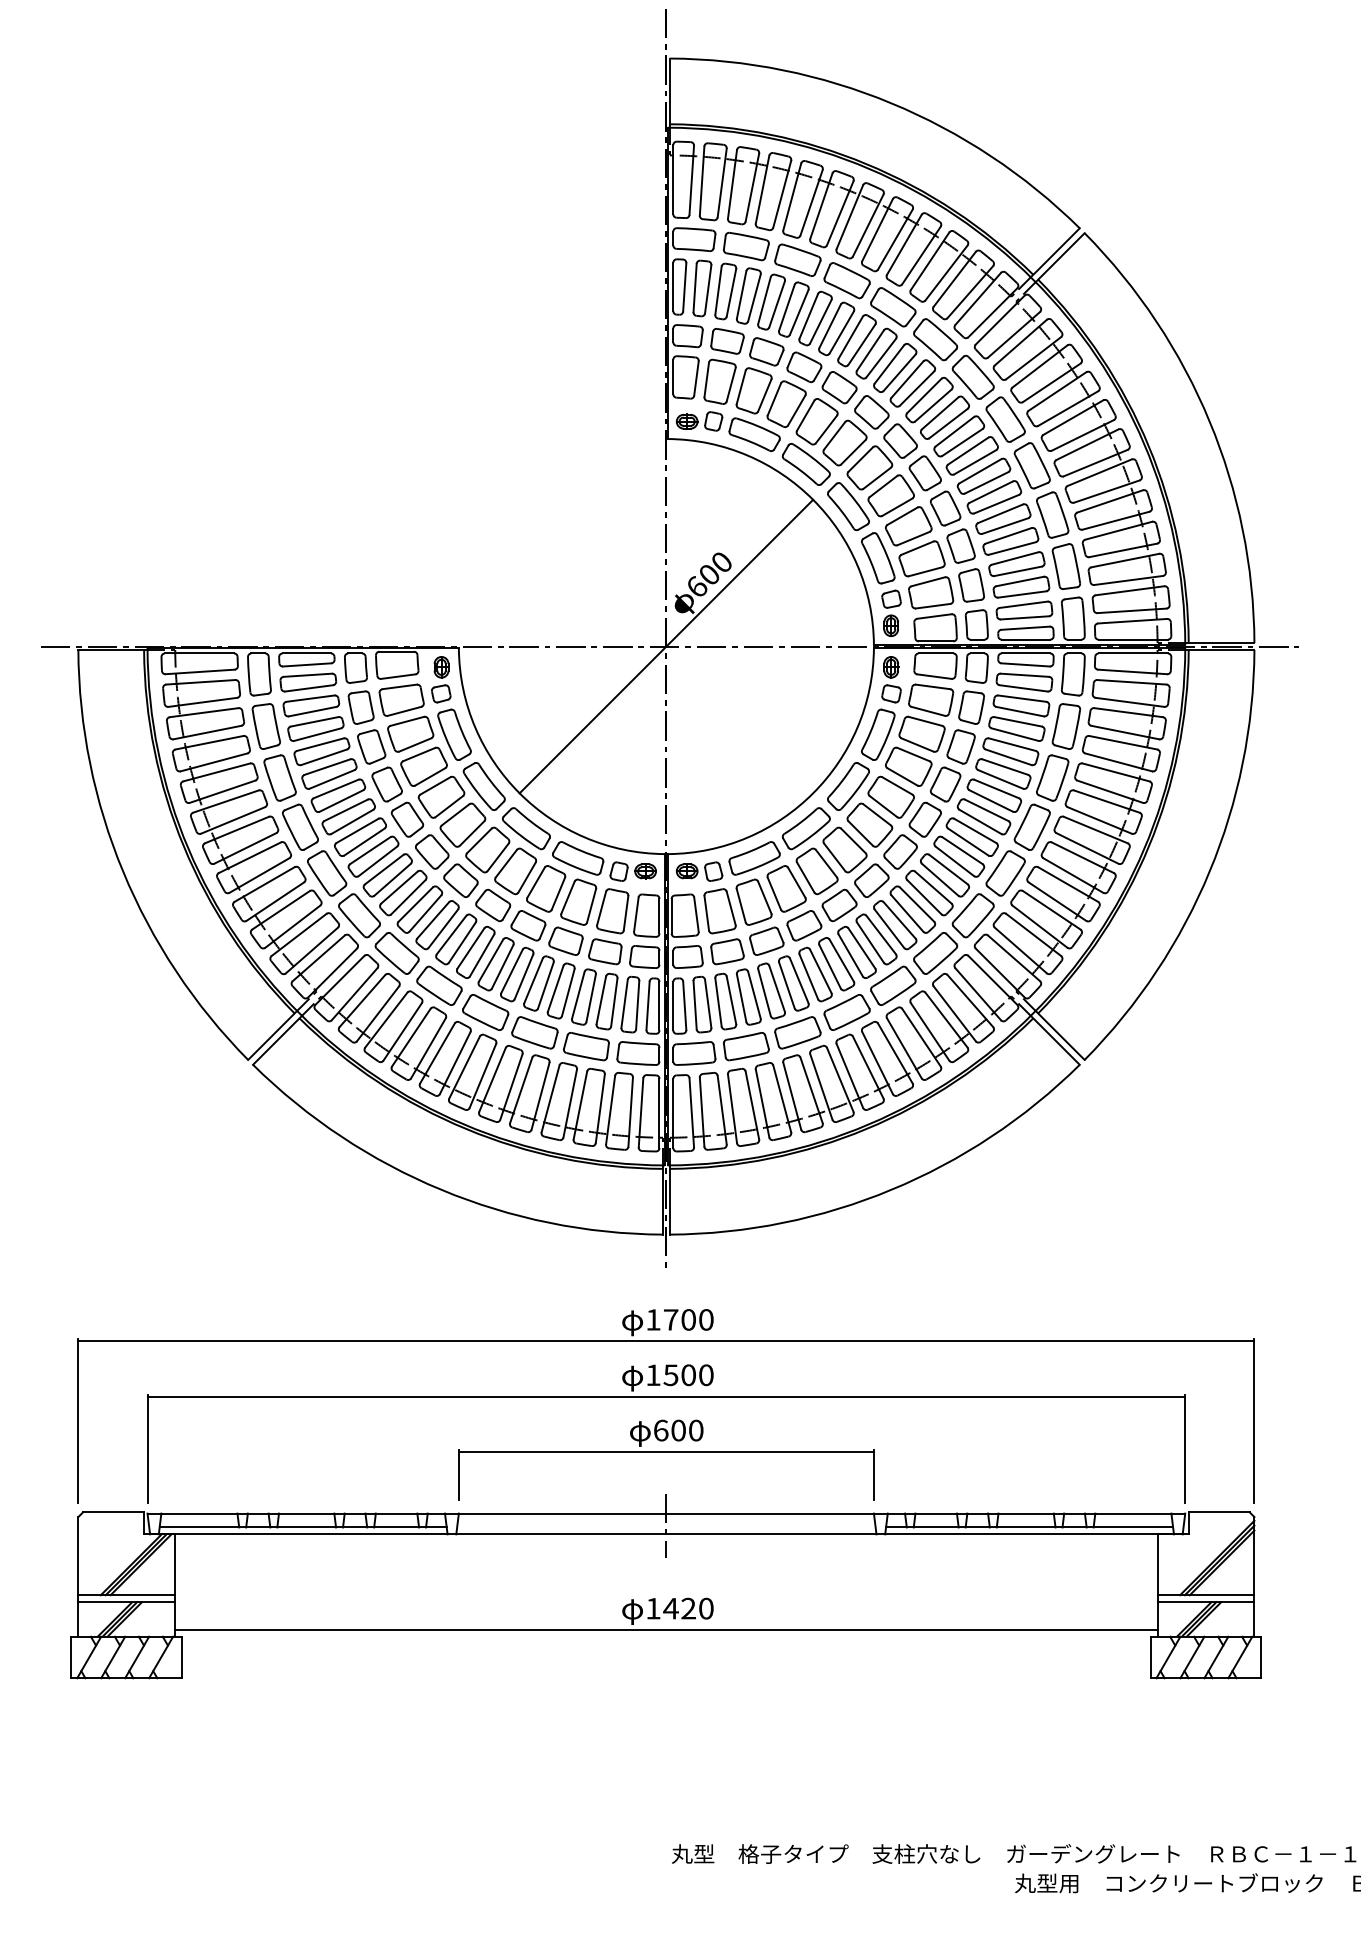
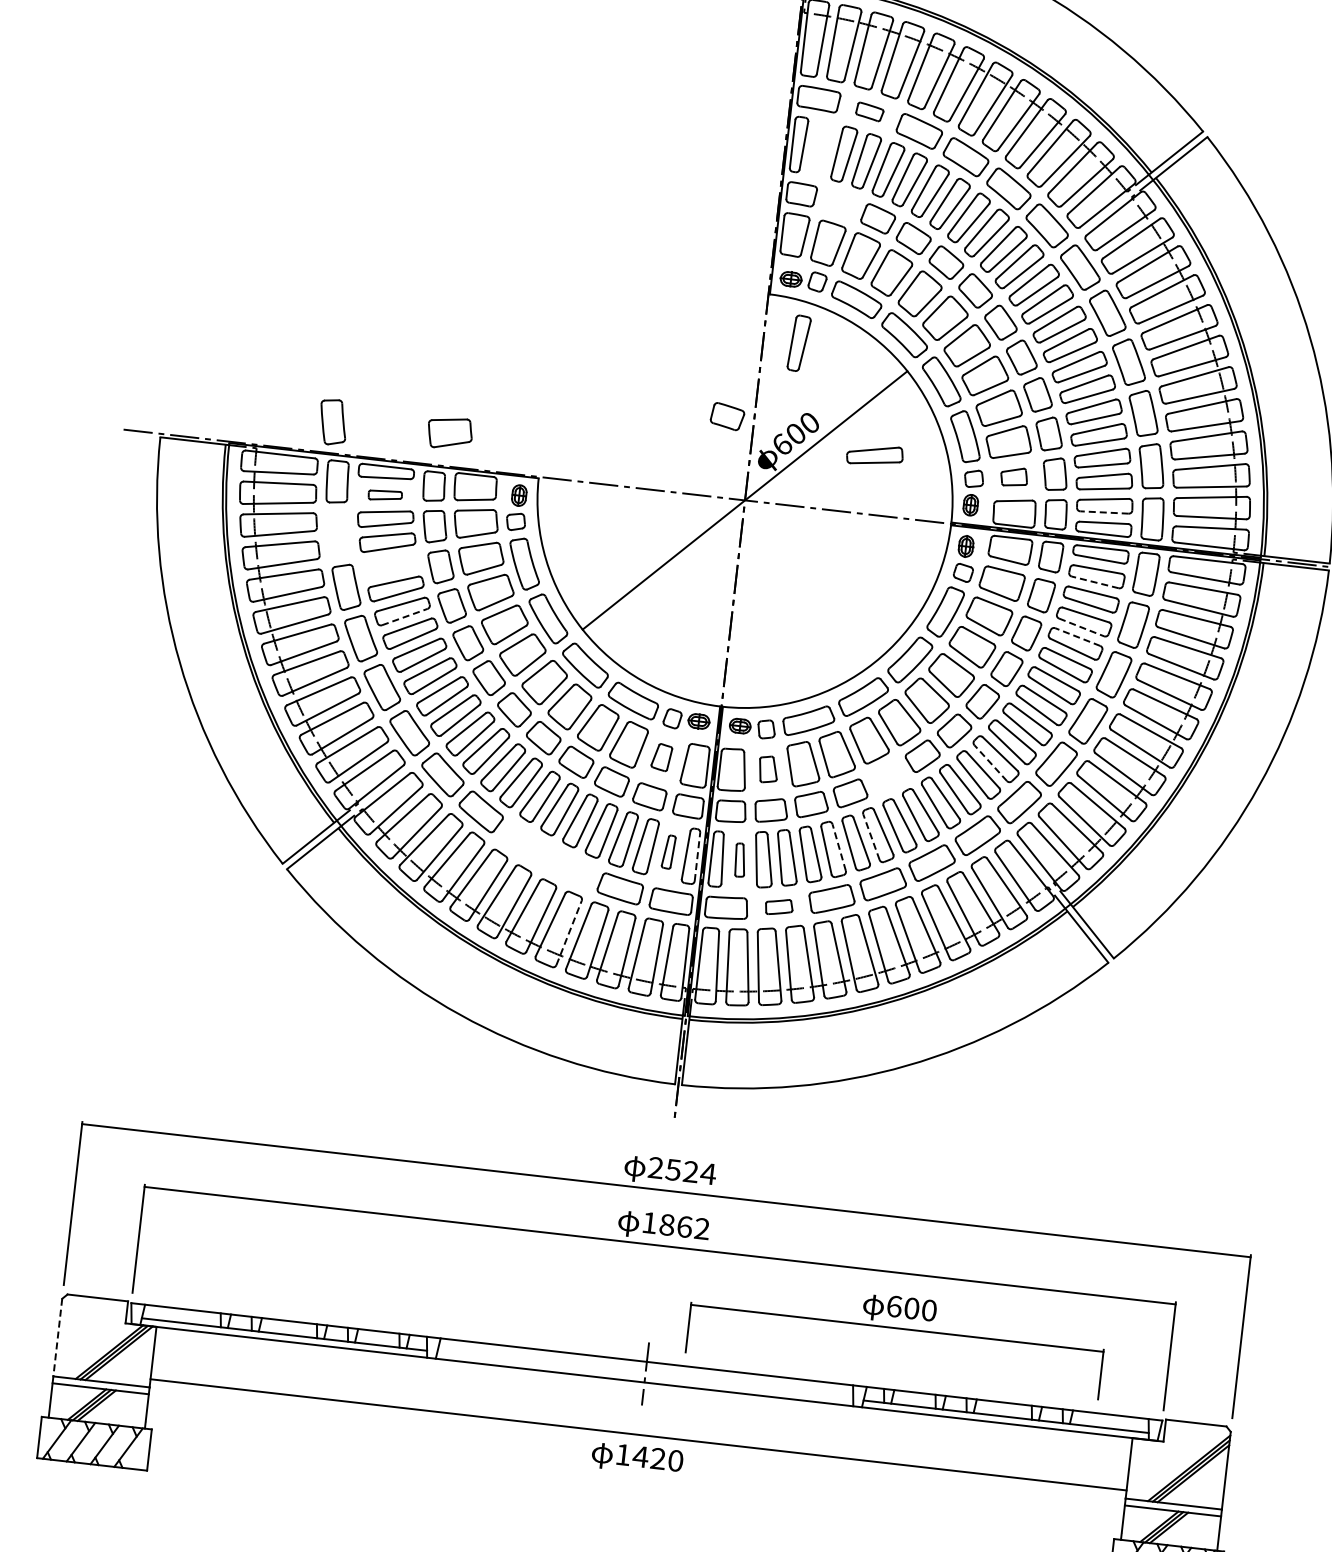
part: (746, 246) -> (869, 111), size x0.6
part: (702, 288) -> (799, 343), moved
part: (727, 341) -> (727, 416), moved
part: (790, 586) -> (875, 454), added
part: (931, 592) -> (1014, 476), size x0.6
part: (365, 612) -> (449, 432), added
line: (1024, 617) -> (1104, 512), solid -> dashed
part: (308, 682) -> (385, 495), size x0.6
line: (1023, 688) -> (1095, 582), solid -> dashed
part: (265, 726) -> (332, 422), moved
line: (1015, 734) -> (1081, 627), solid -> dashed
line: (1011, 744) -> (1076, 636), solid -> dashed
part: (321, 751) -> (390, 565), removed
line: (342, 800) -> (405, 616), solid -> dashed
line: (939, 879) -> (990, 762), solid -> dashed
part: (839, 905) -> (887, 777), removed
part: (612, 911) -> (661, 757), size x0.6
part: (719, 911) -> (767, 769), size x0.6
line: (829, 966) -> (870, 836), solid -> dashed
line: (799, 980) -> (839, 847), solid -> dashed
part: (630, 1004) -> (668, 851), size x0.6
part: (702, 1004) -> (740, 860), size x0.6
line: (659, 1005) -> (697, 856), solid -> dashed
part: (510, 1021) -> (547, 855), removed
part: (746, 1046) -> (779, 906), size x0.6
line: (540, 1096) -> (569, 933), solid -> dashed
text: (680, 1319) -> (682, 1170), 1700 -> 2524
text: (688, 1375) -> (684, 1227), 1500 -> 1862
part: (666, 1452) -> (897, 1328), moved
line: (78, 1556) -> (57, 1337), solid -> dashed
line: (666, 1630) -> (638, 1435), moved

